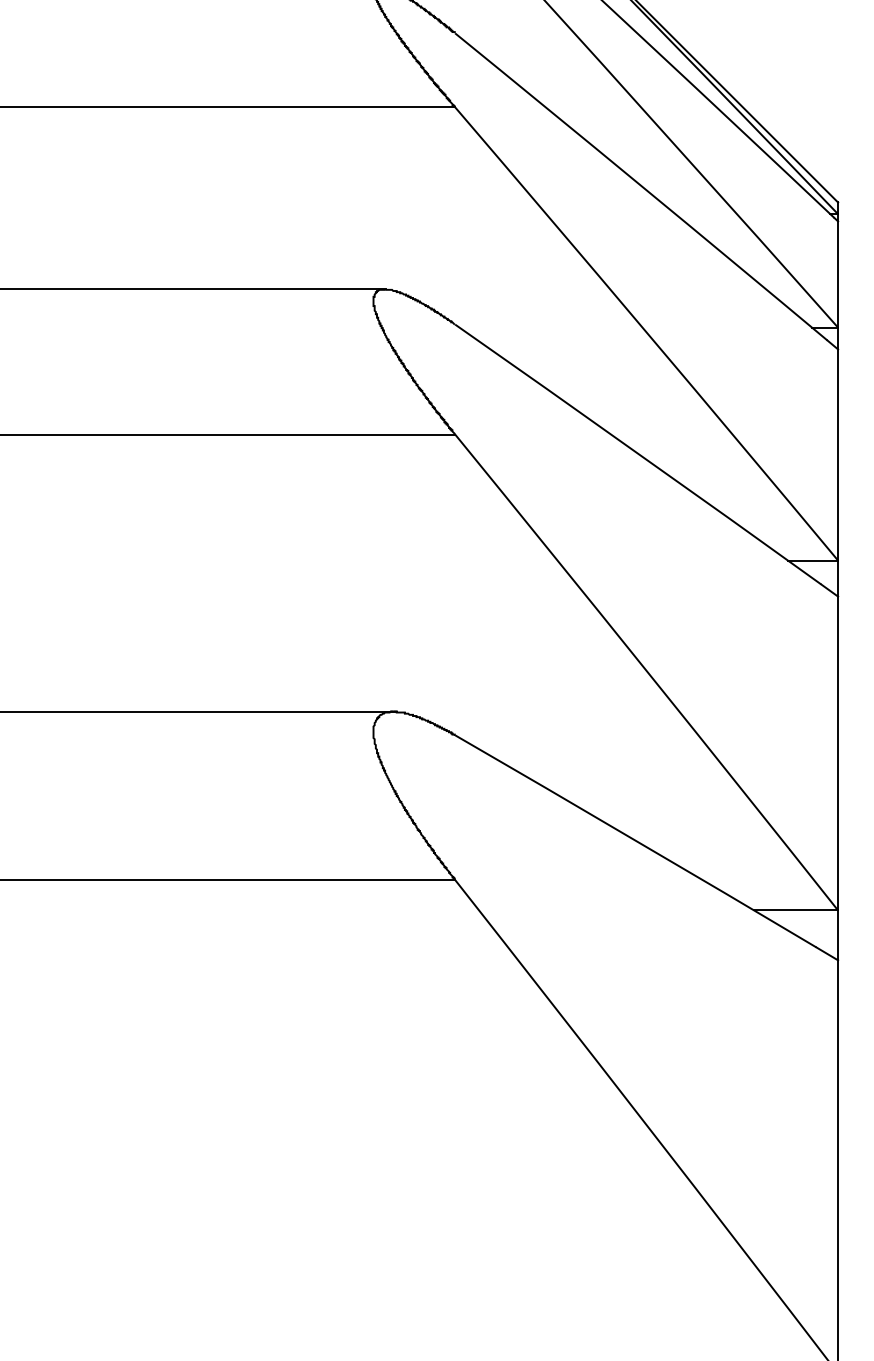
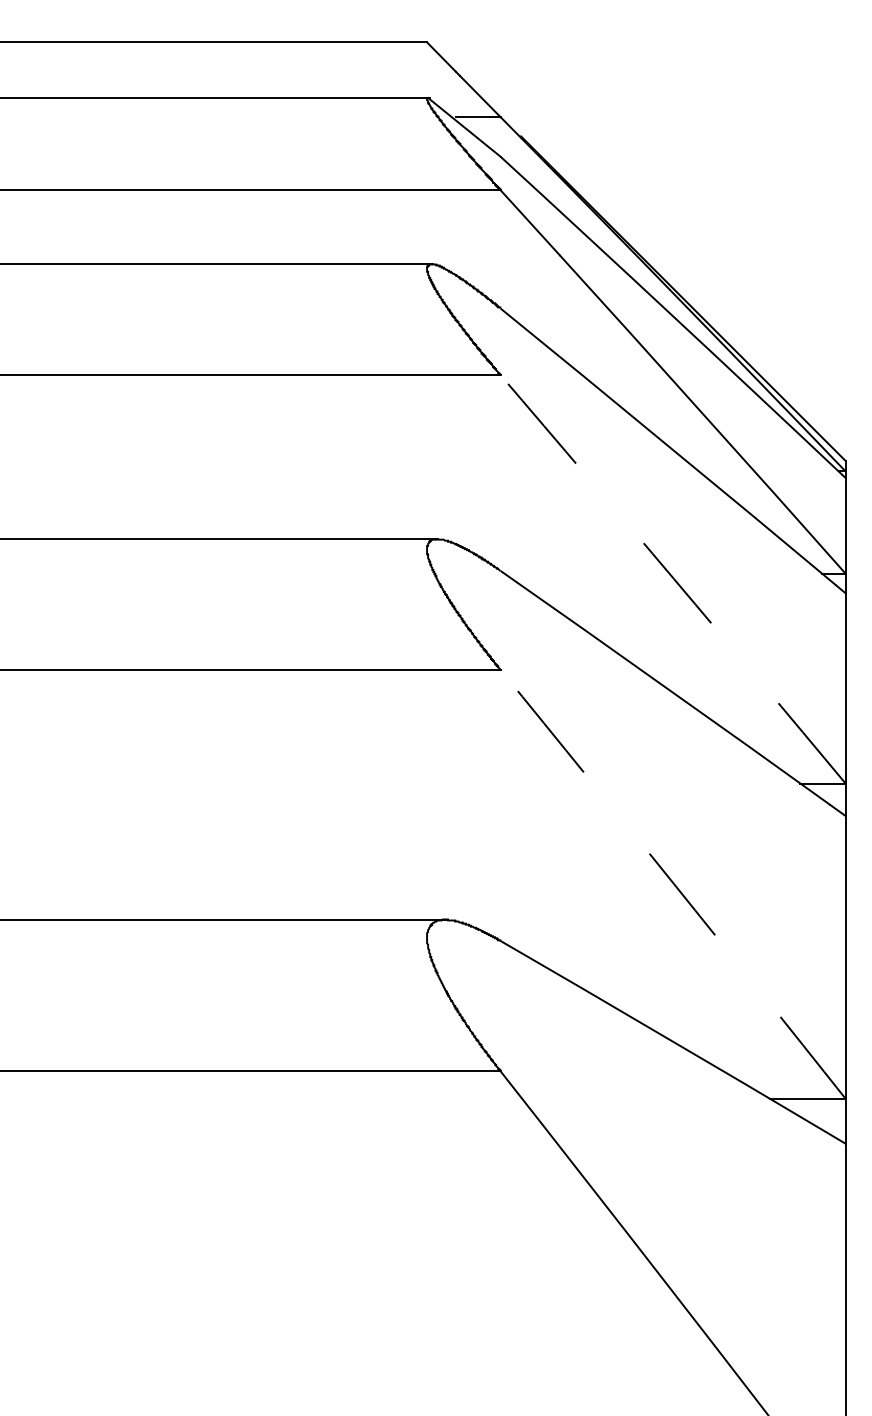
arc: (647, 332) -> (673, 578), solid -> dashed
arc: (647, 671) -> (673, 883), solid -> dashed

